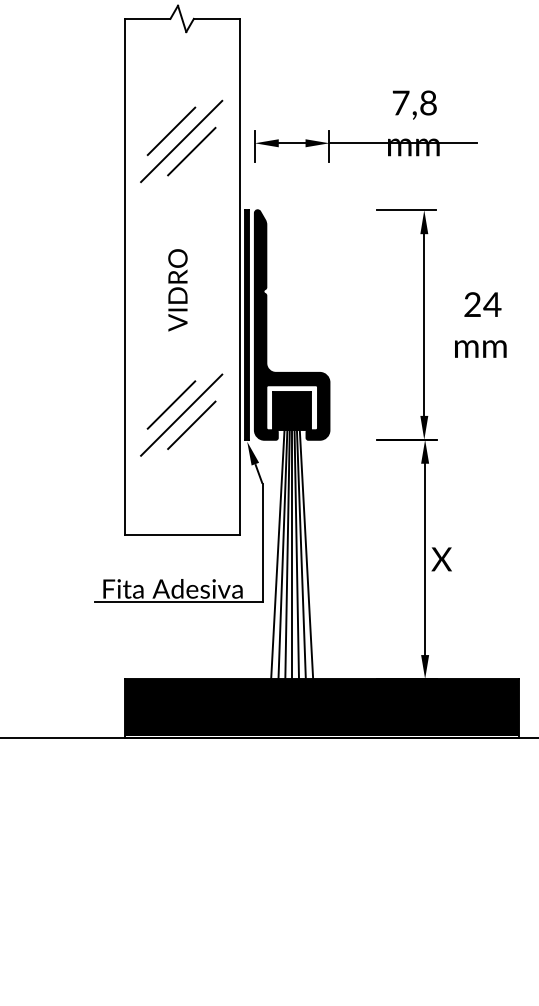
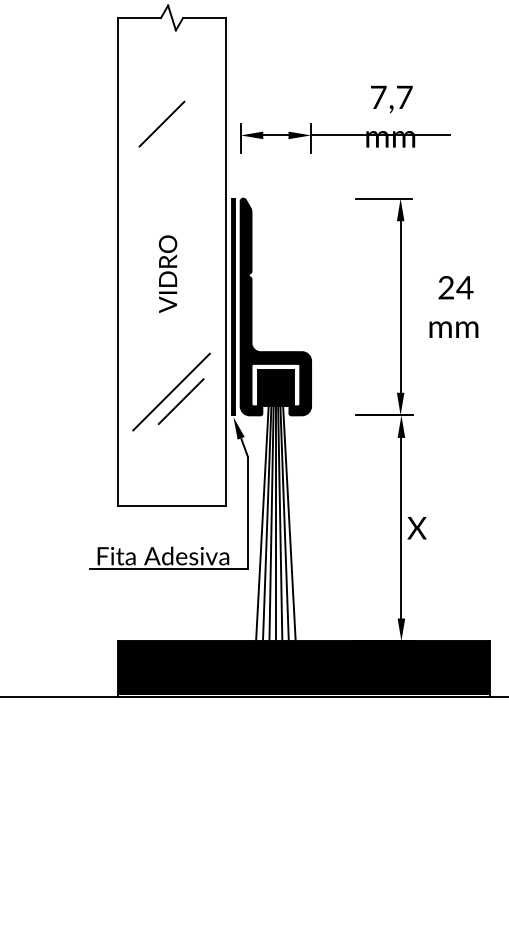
text: (428, 103) -> (404, 97), 7,8 -> 7,7
line: (181, 141) -> (171, 133), removed
line: (191, 150) -> (180, 142), removed
line: (170, 405) -> (161, 382), removed

